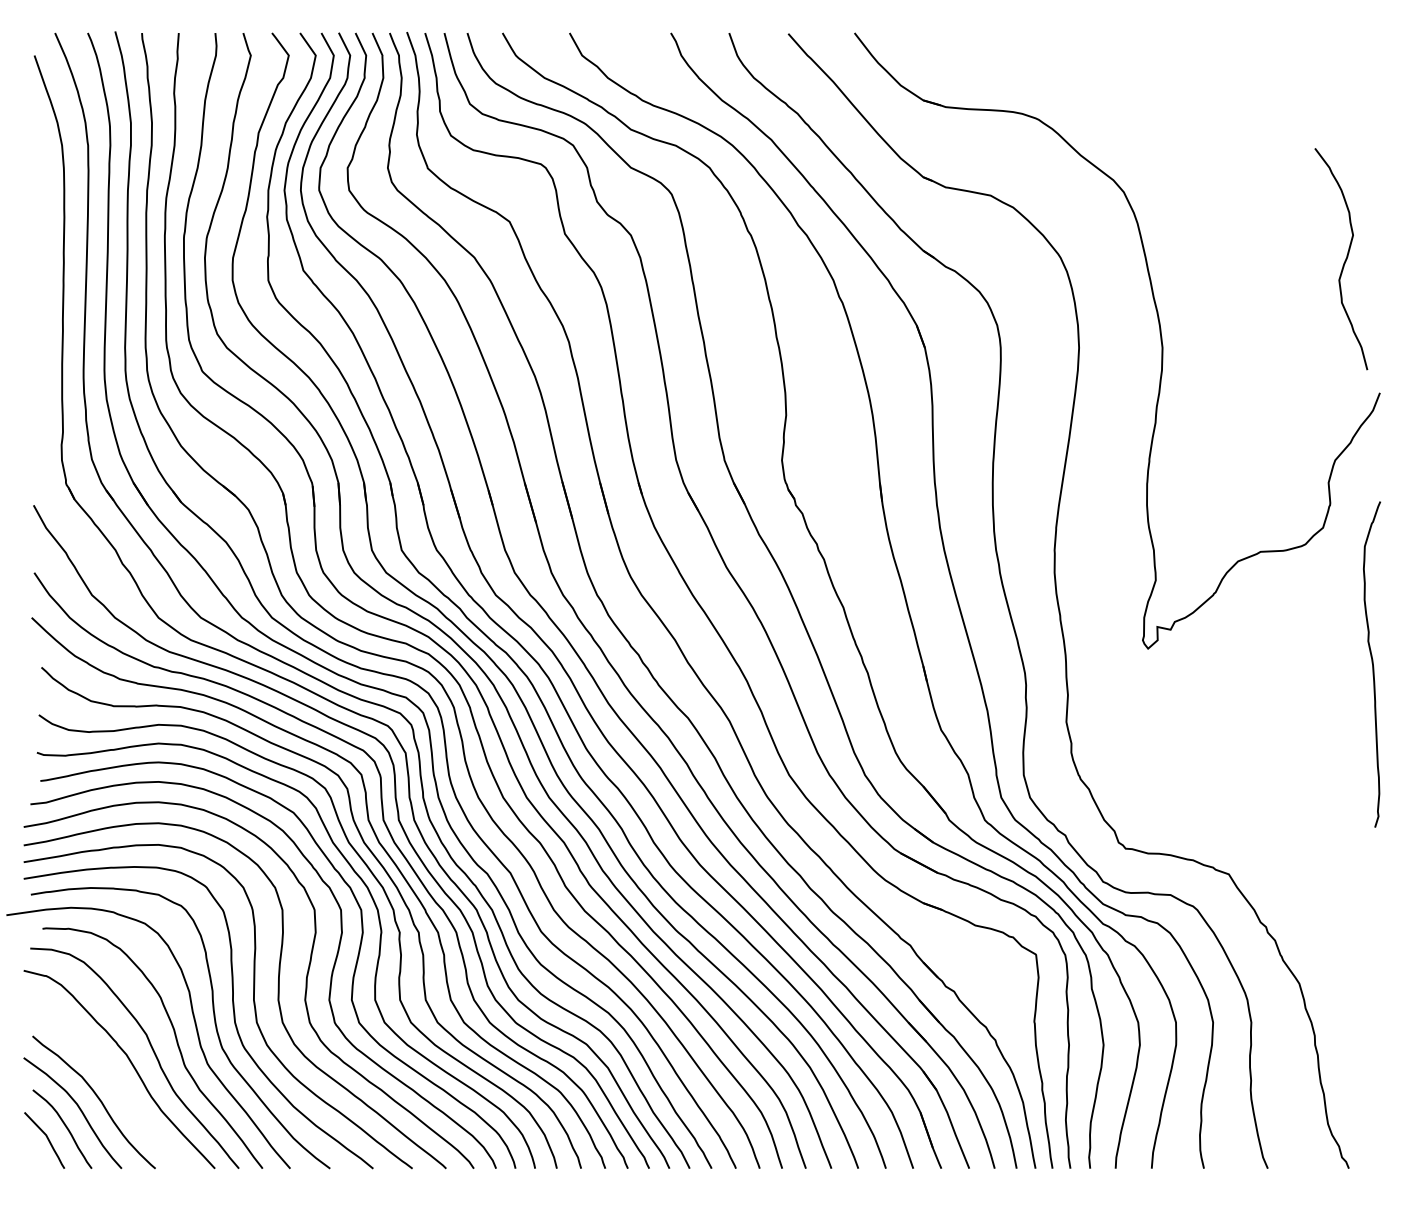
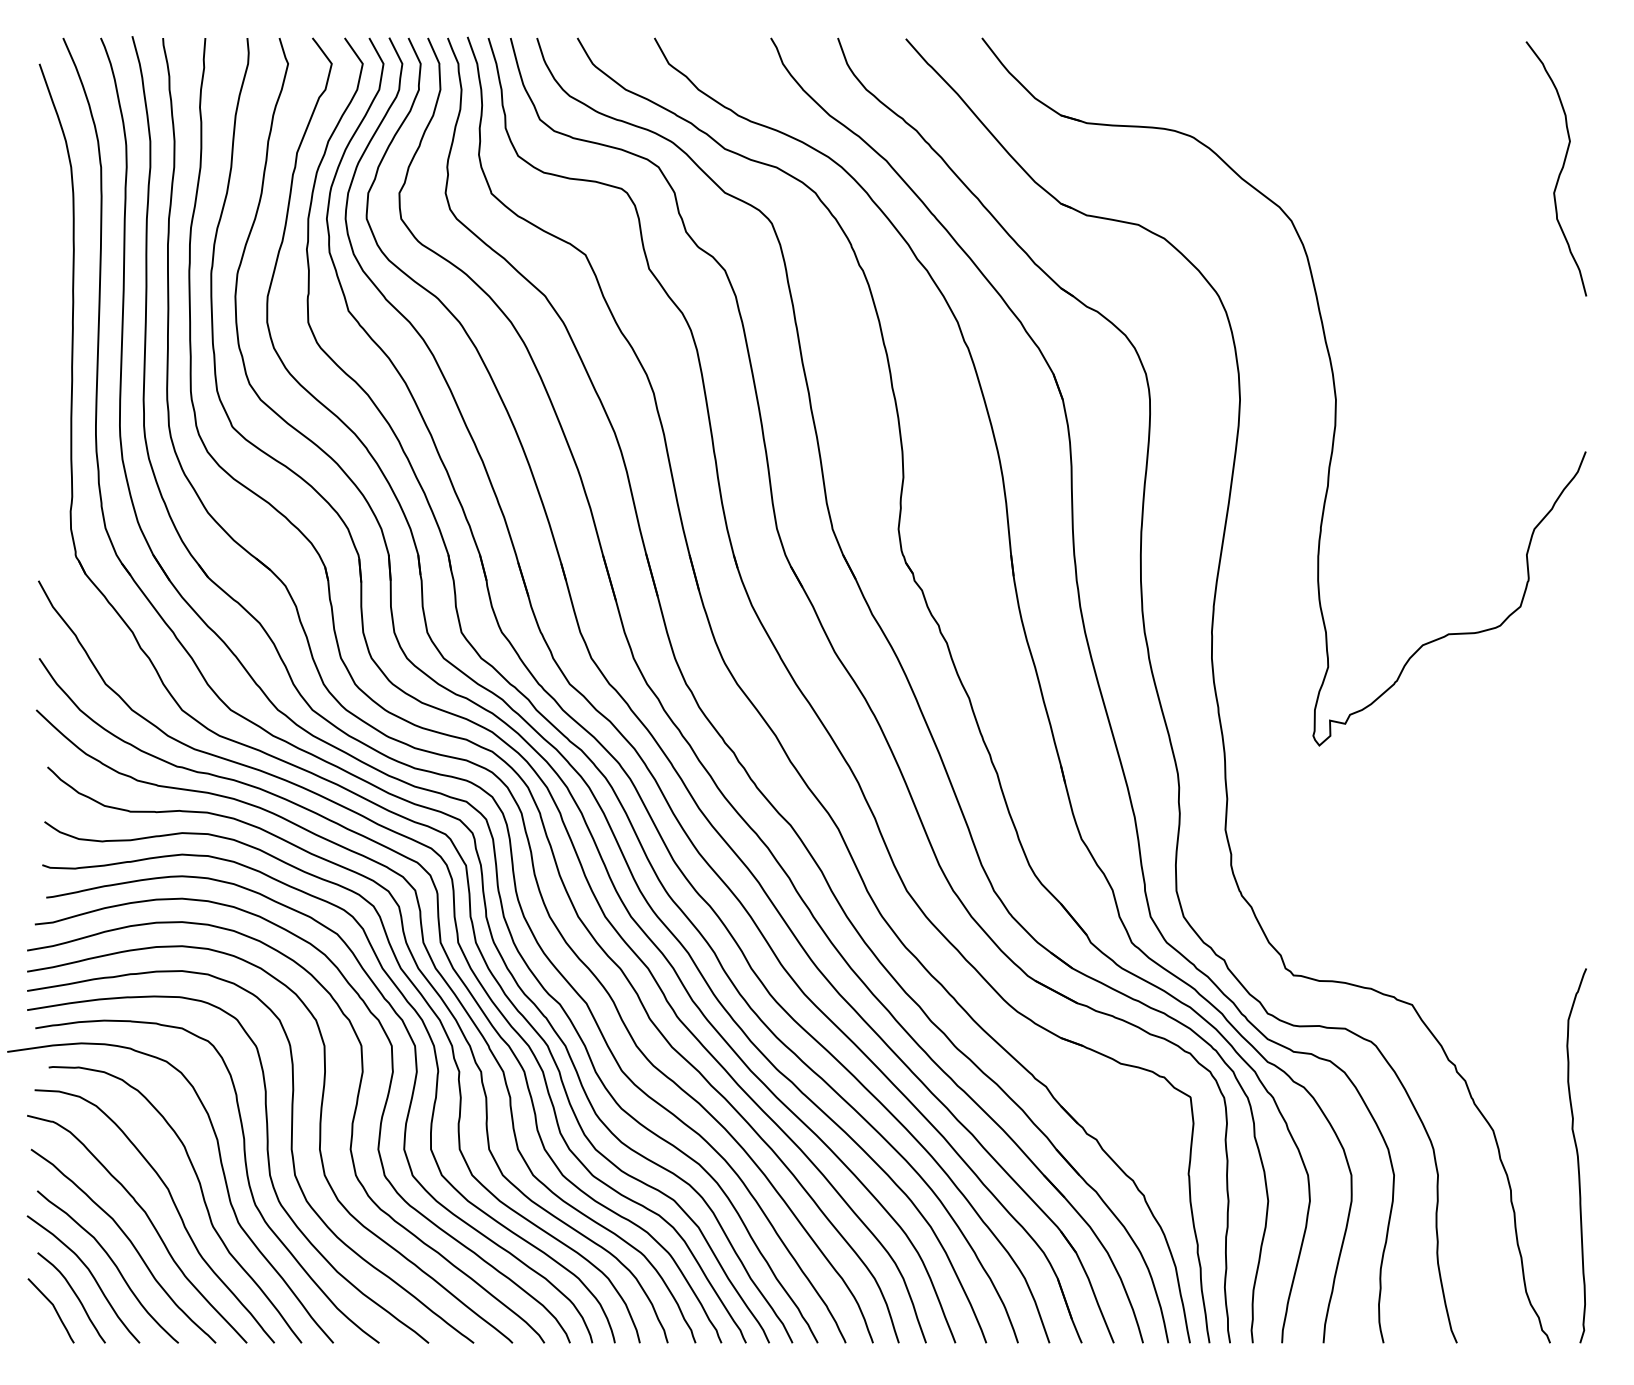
curve: (1344, 260) -> (1560, 170), moved
curve: (1371, 664) -> (1576, 1155), moved
curve: (111, 1079) -> (128, 1240), added

